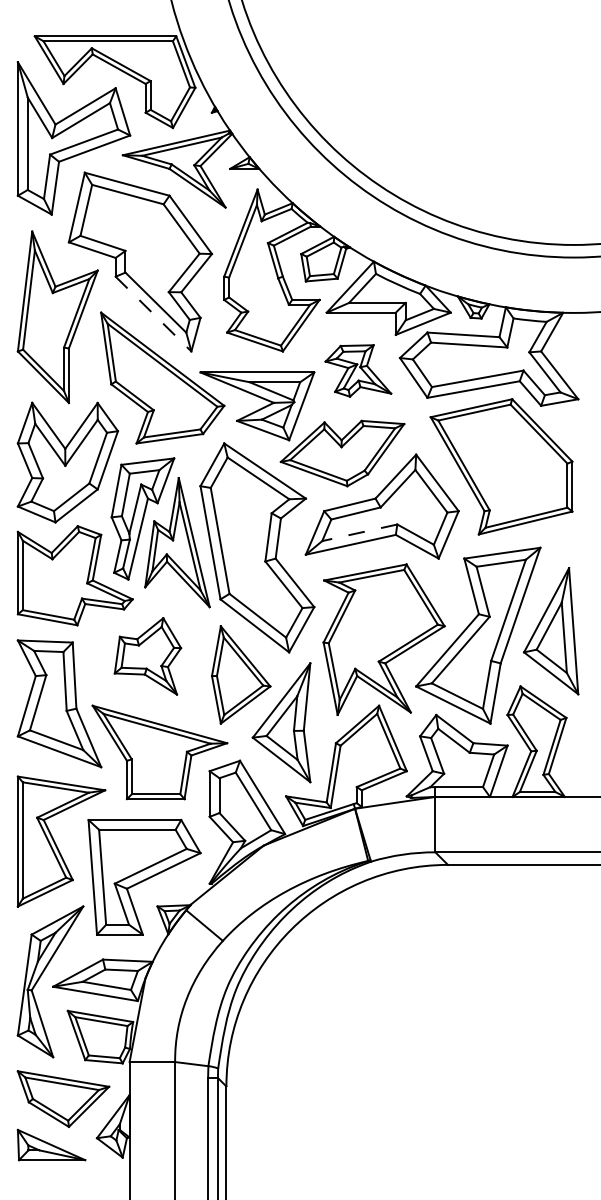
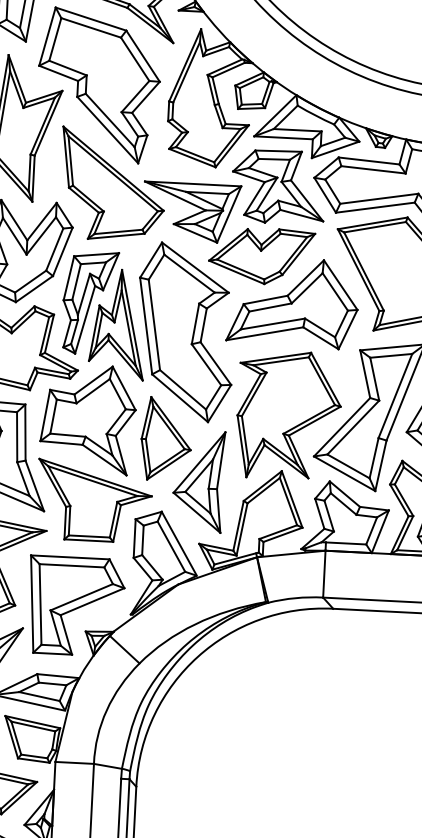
line: (153, 314) -> (107, 130), dashed -> solid
part: (358, 370) -> (278, 186), size x1.67
line: (359, 532) -> (272, 323), dashed -> solid
part: (147, 656) -> (87, 419), size x1.67

